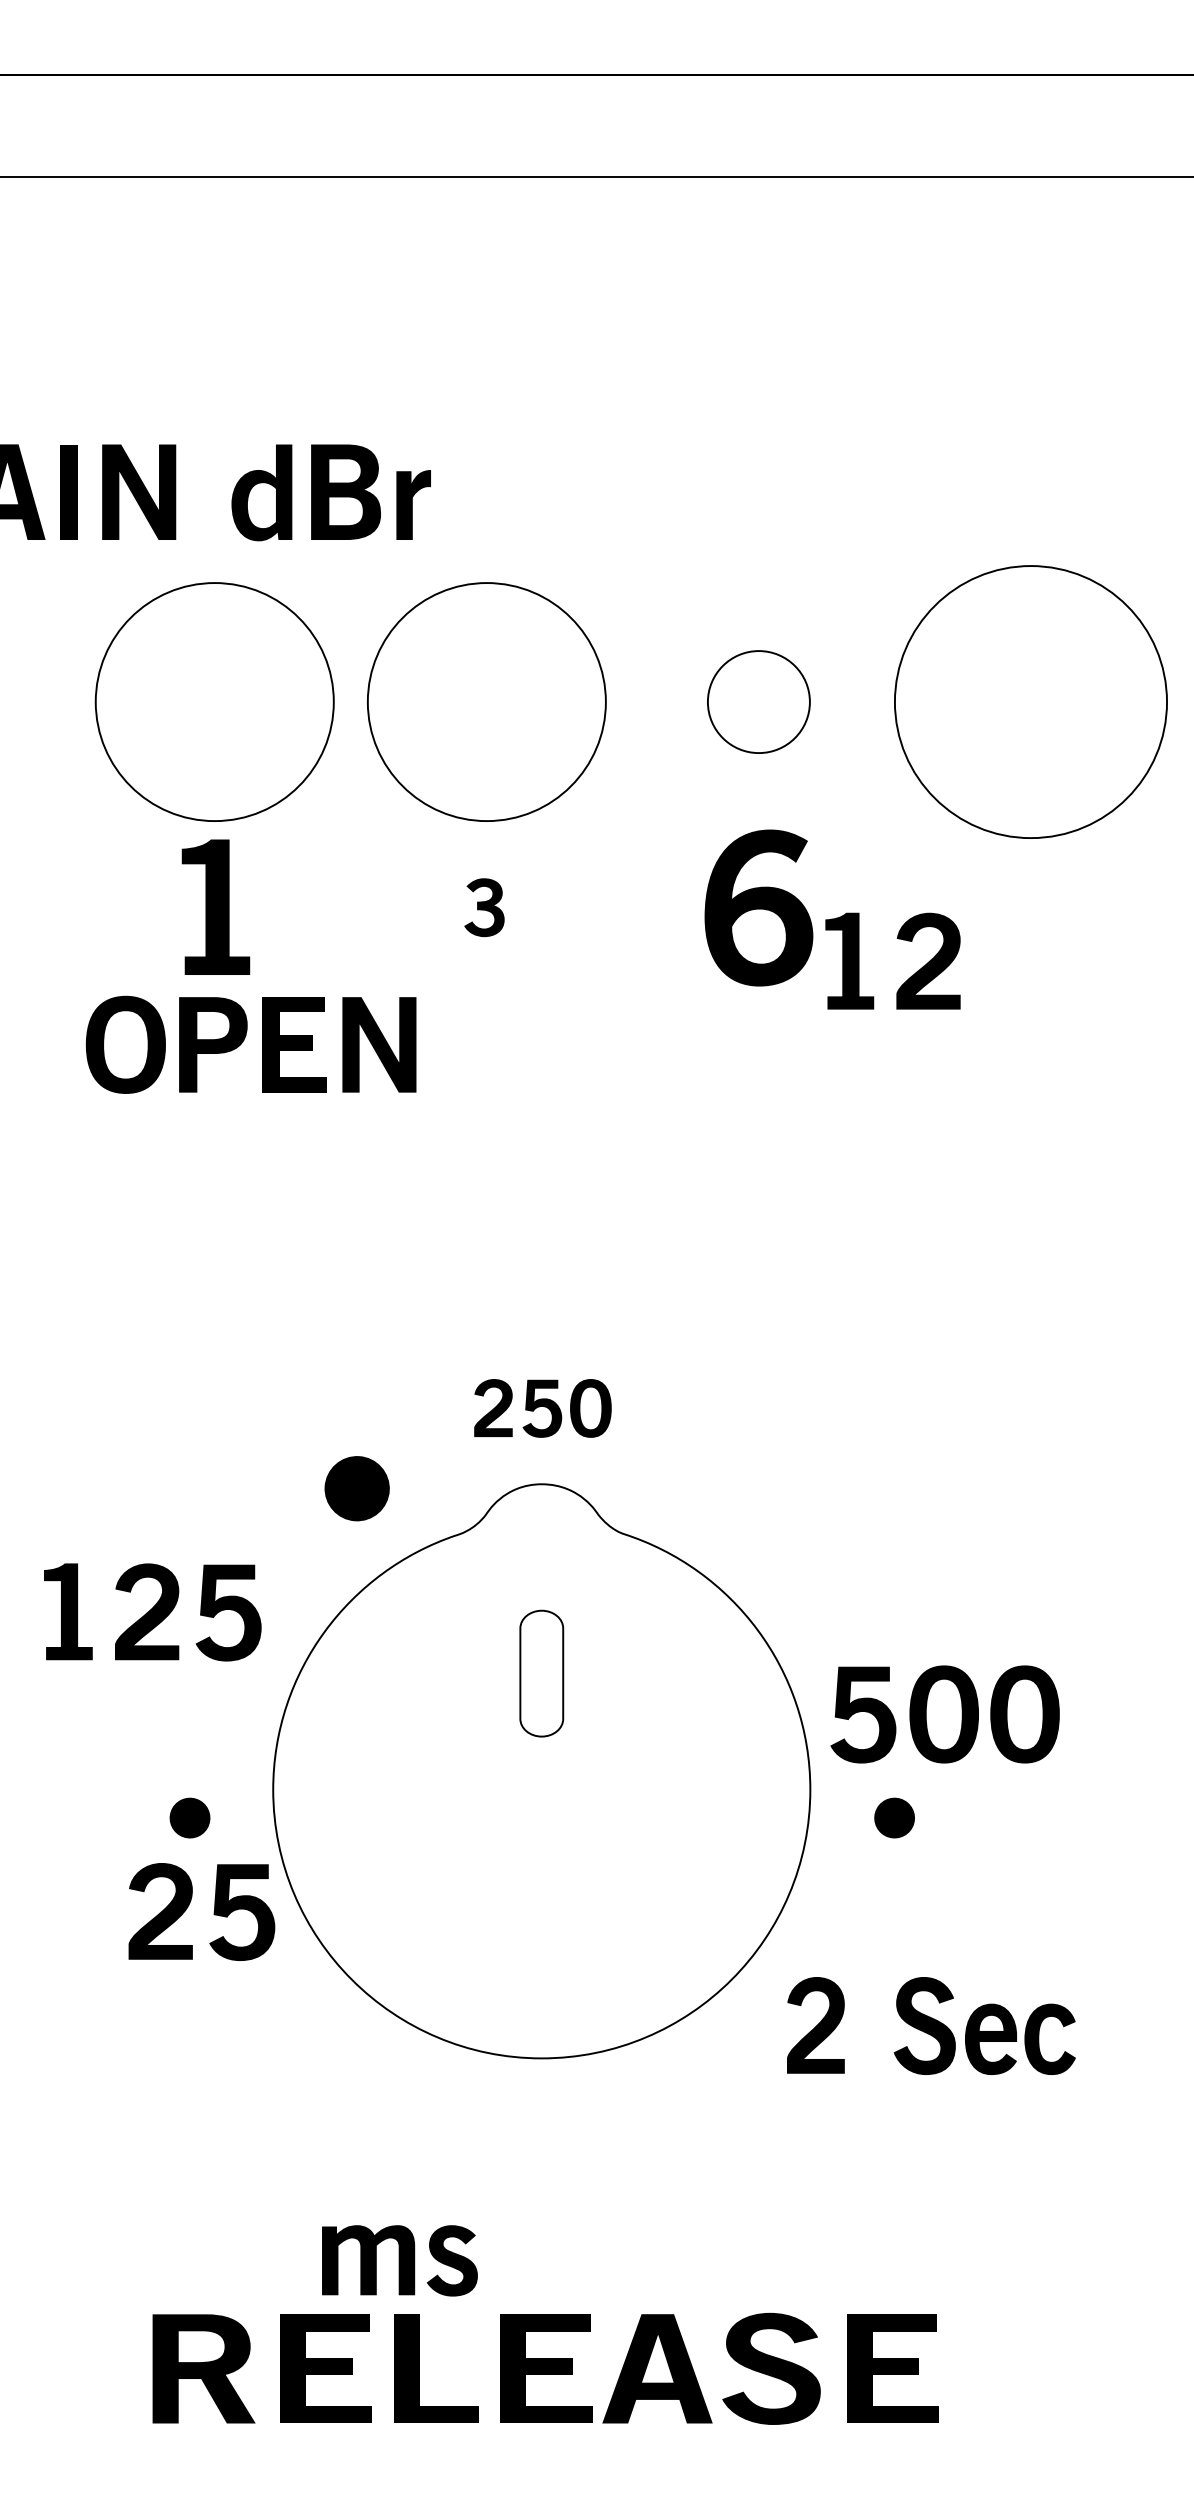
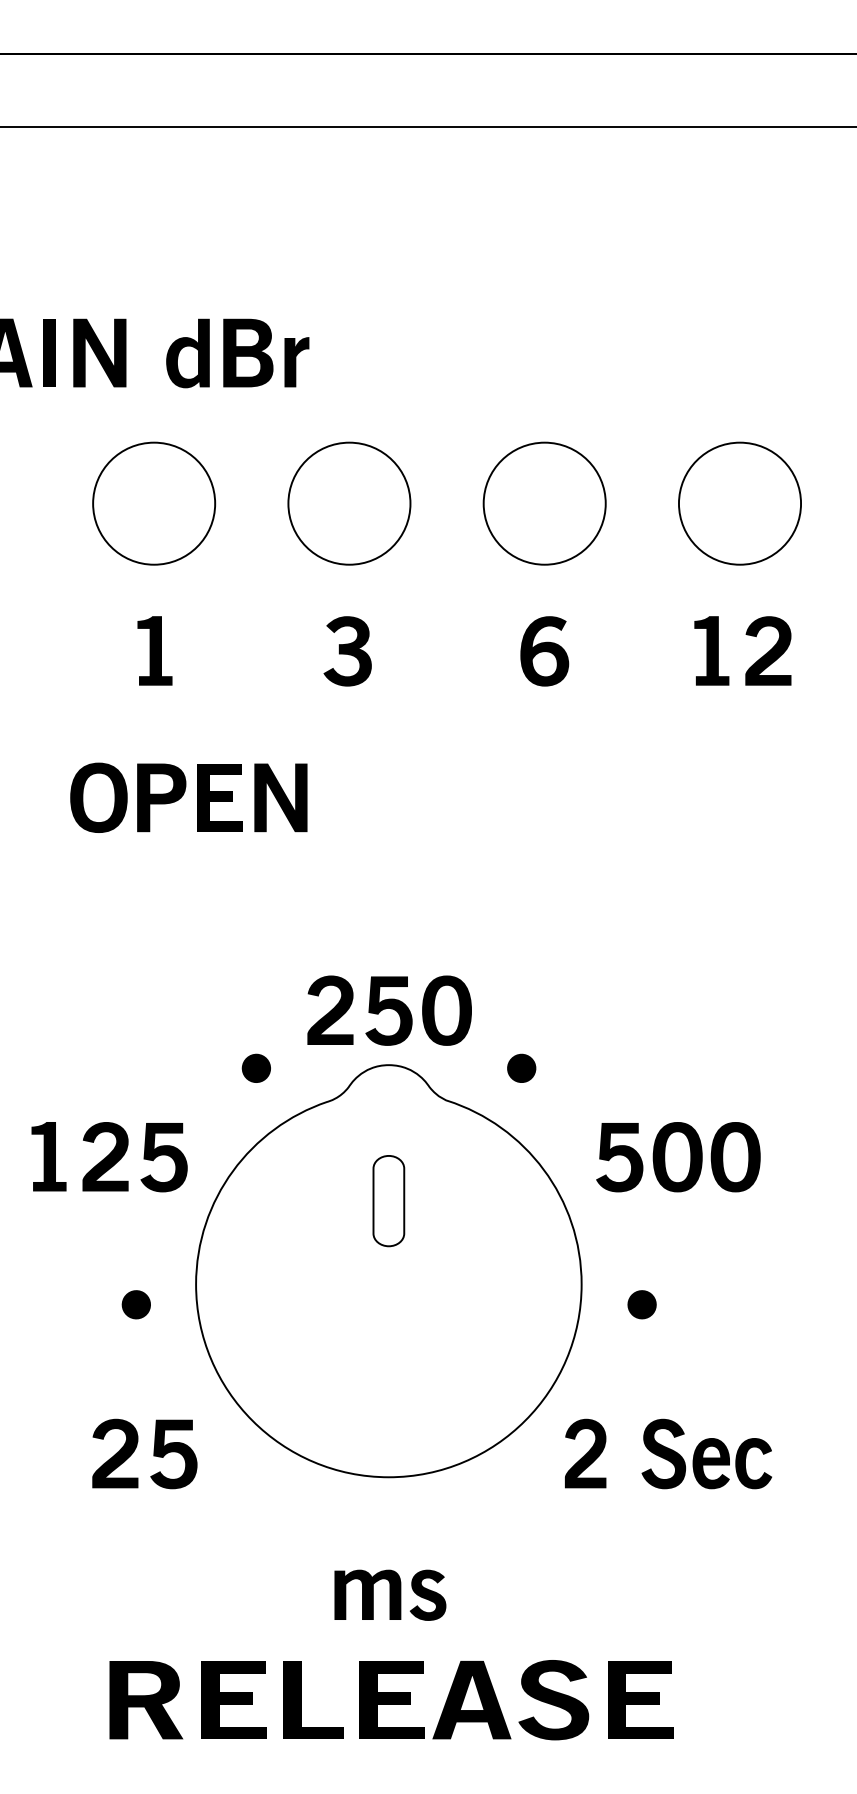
circle: (214, 702) -> (153, 504), size x0.71
circle: (486, 702) -> (349, 504), size x0.71
circle: (758, 702) -> (544, 504), size x1.67
circle: (1030, 702) -> (739, 504), size x0.62
part: (215, 906) -> (154, 650), size x0.71
part: (484, 907) -> (347, 651), size x1.67
part: (758, 907) -> (544, 651), size x0.62
part: (898, 939) -> (746, 635), moved
part: (244, 1040) -> (184, 794), moved
part: (542, 1408) -> (389, 1010), size x1.67
part: (357, 1488) -> (256, 1068), size x0.62
fill: (726, 1488) -> (521, 1068), added
part: (944, 1714) -> (677, 1157), moved
part: (213, 1912) -> (153, 1454), moved
part: (399, 2260) -> (390, 1595), moved

